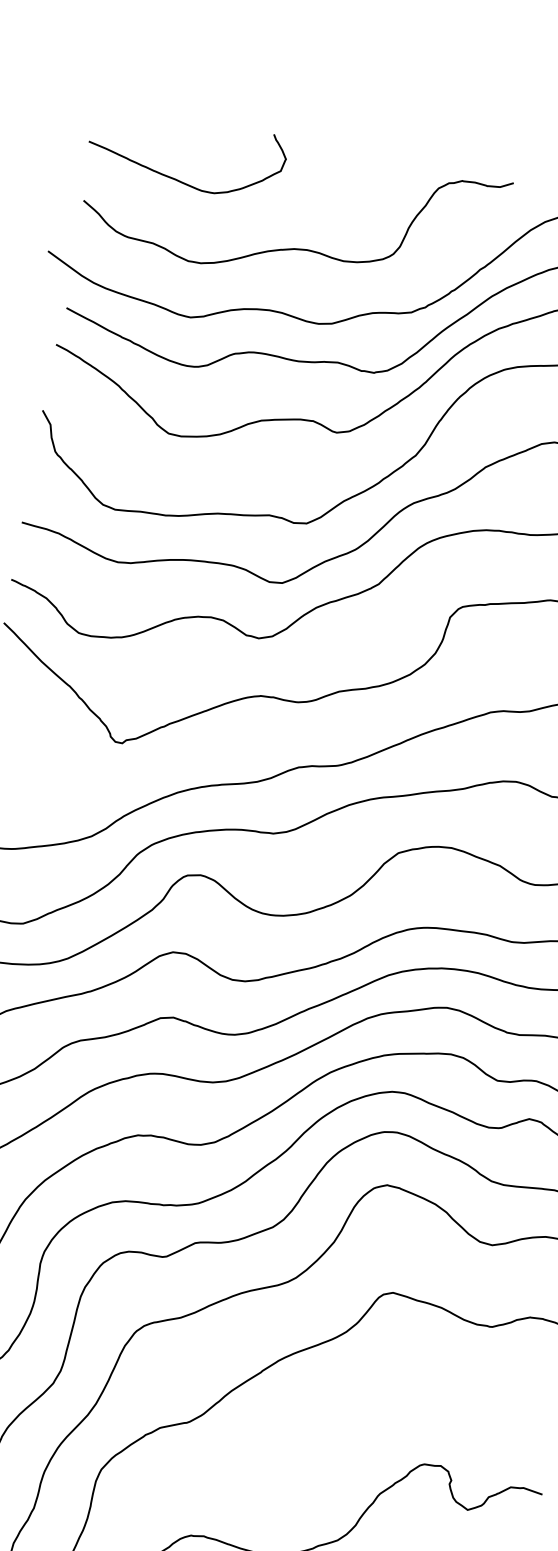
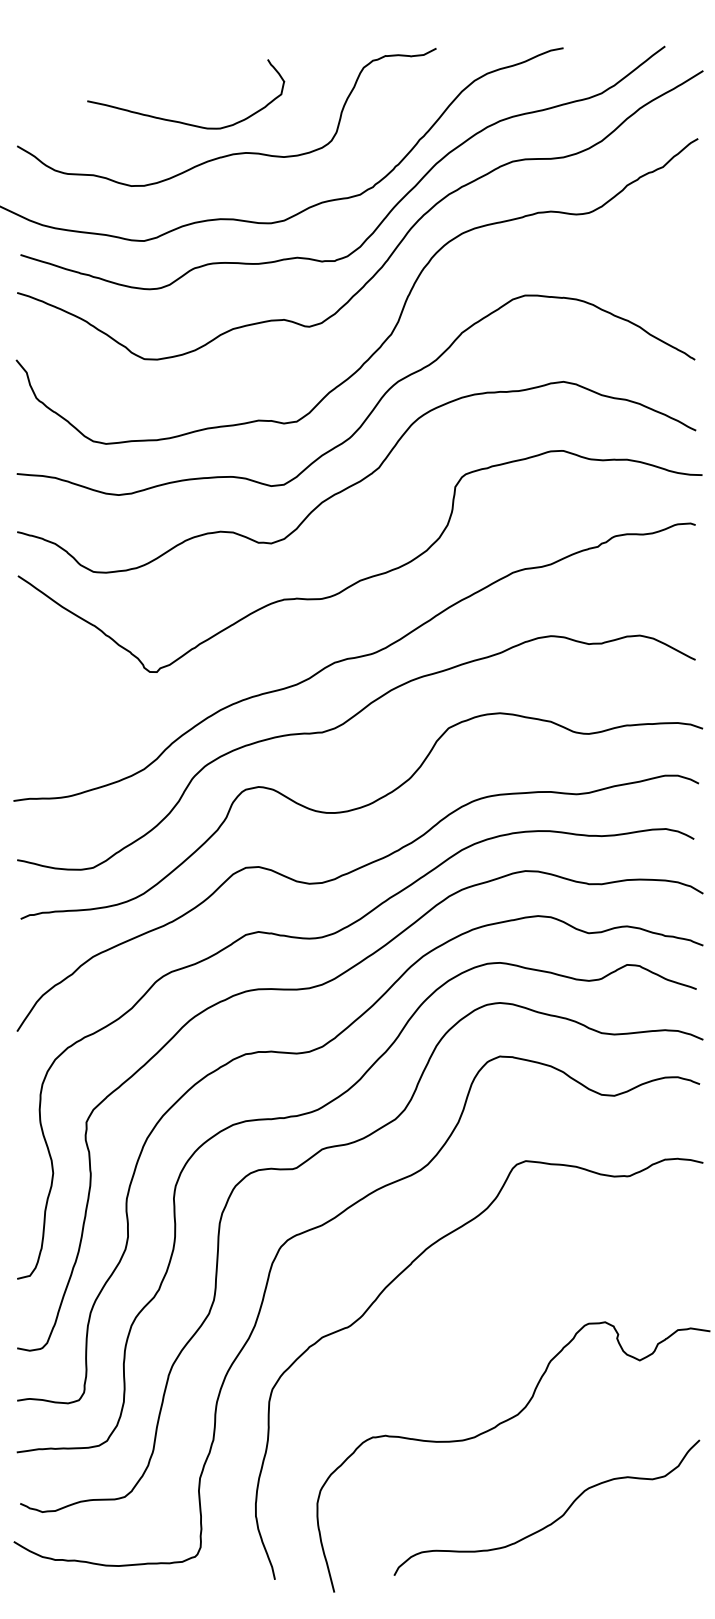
curve: (177, 179) -> (181, 121), moved

